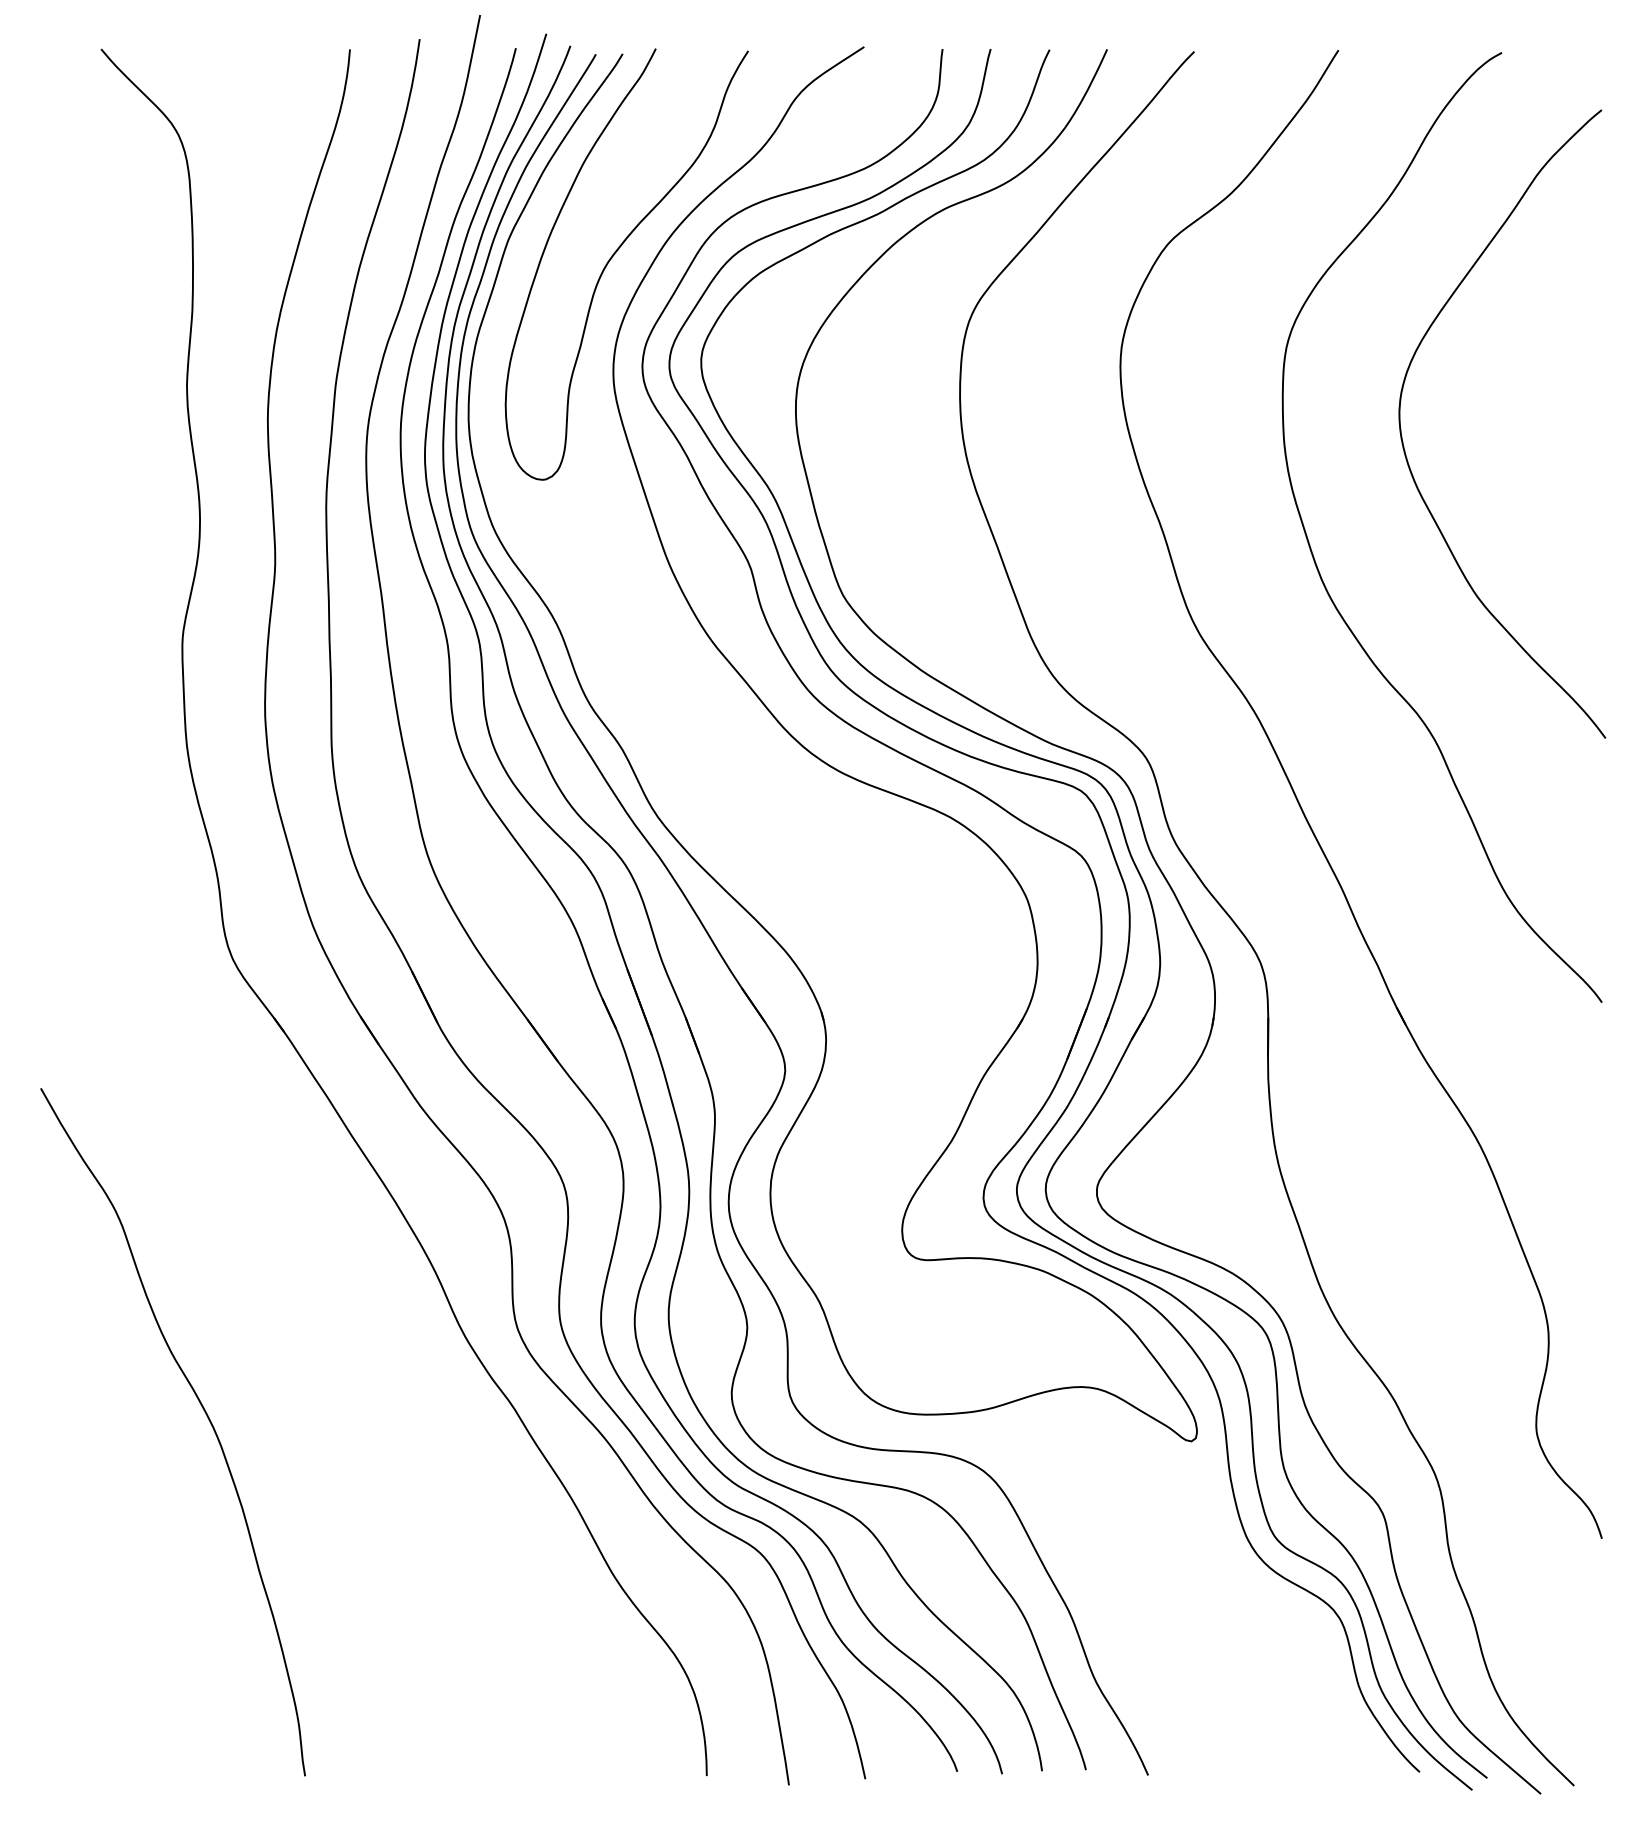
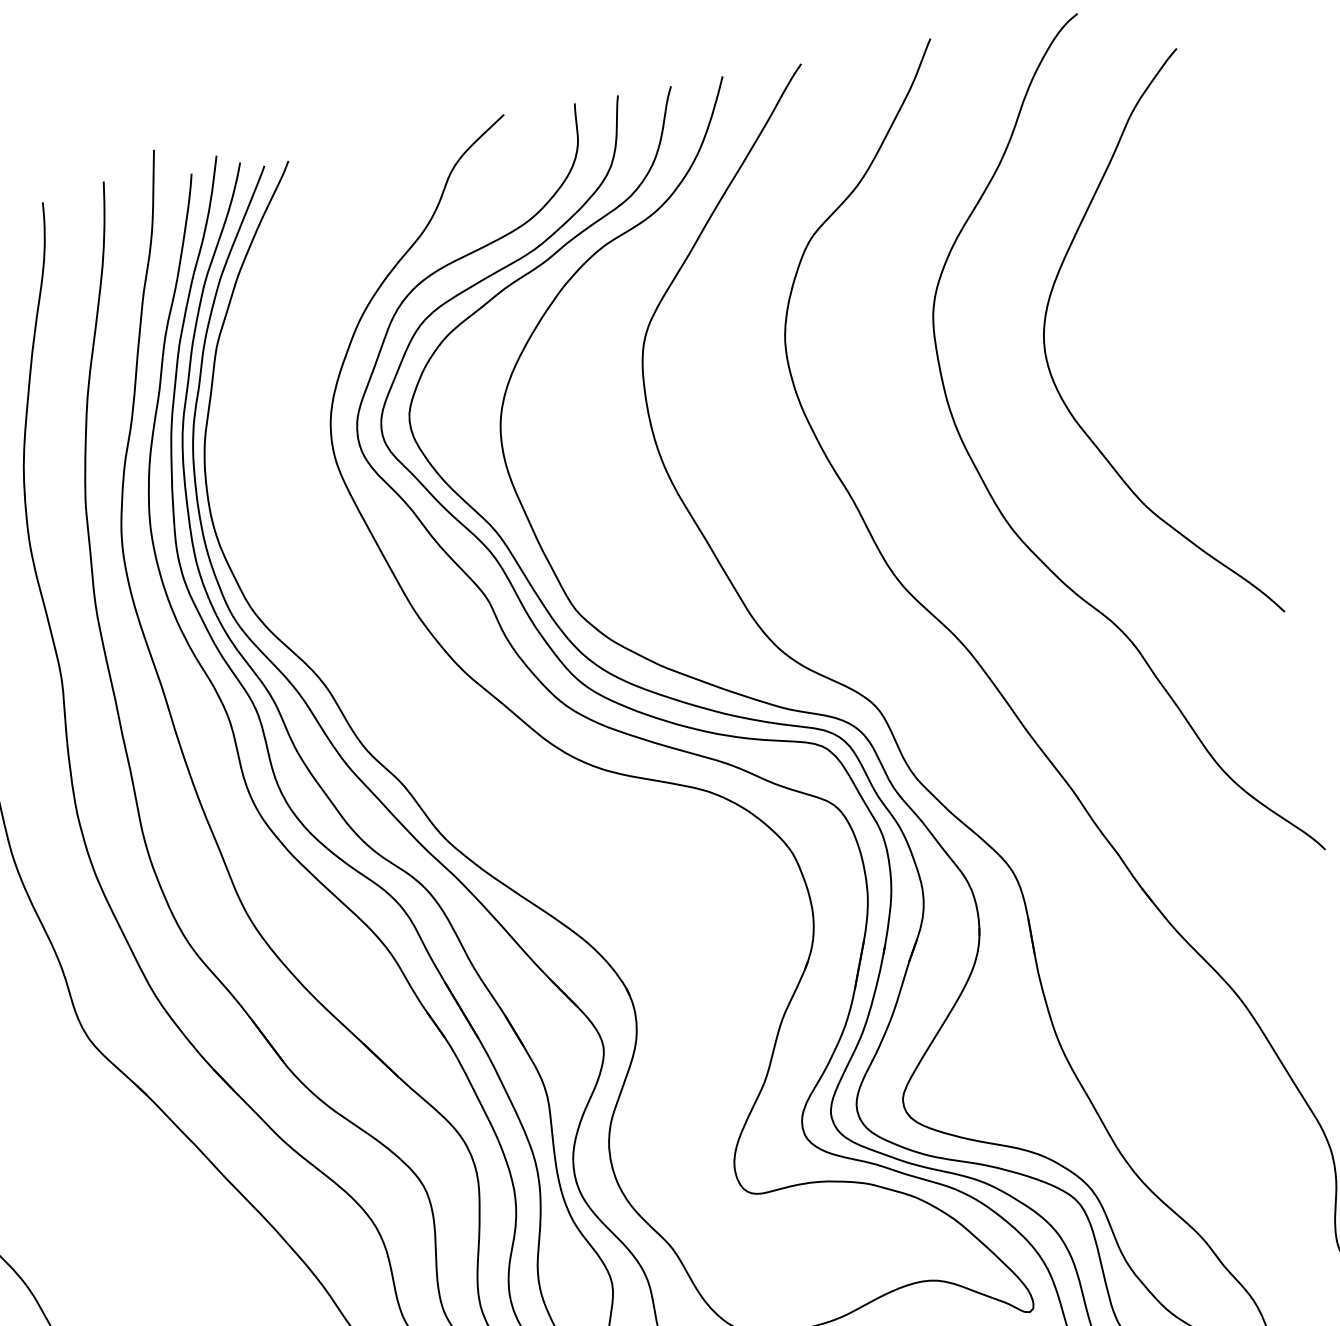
curve: (614, 255) -> (314, 343), removed

